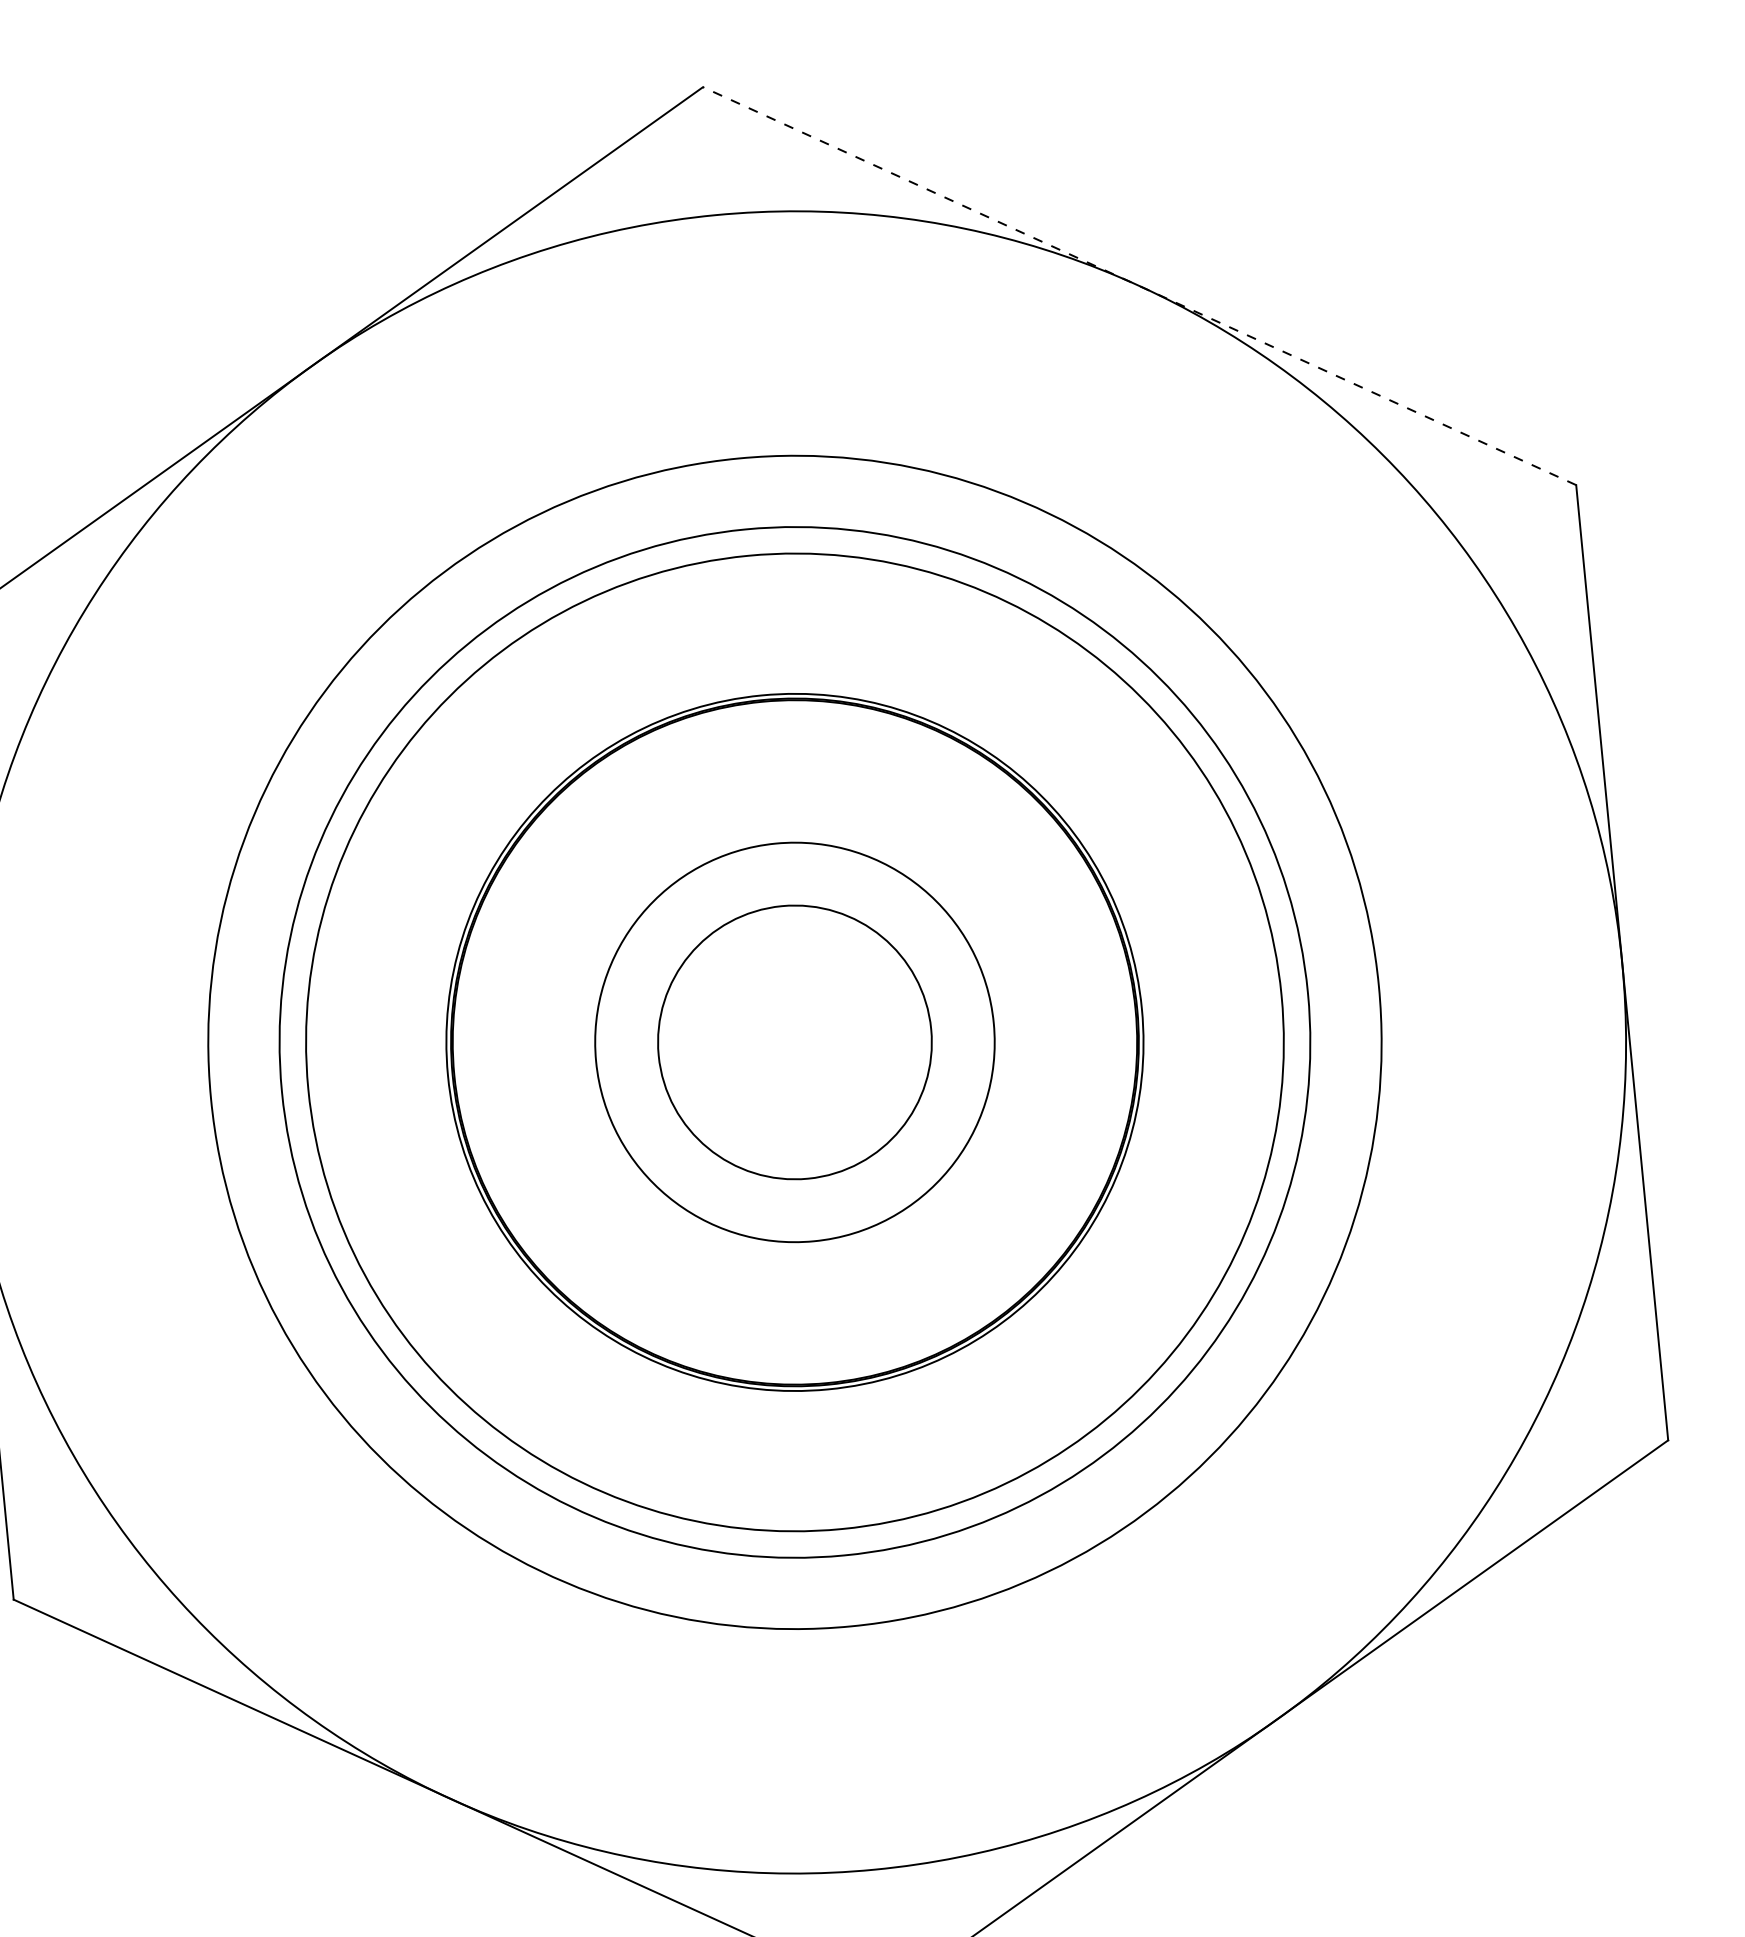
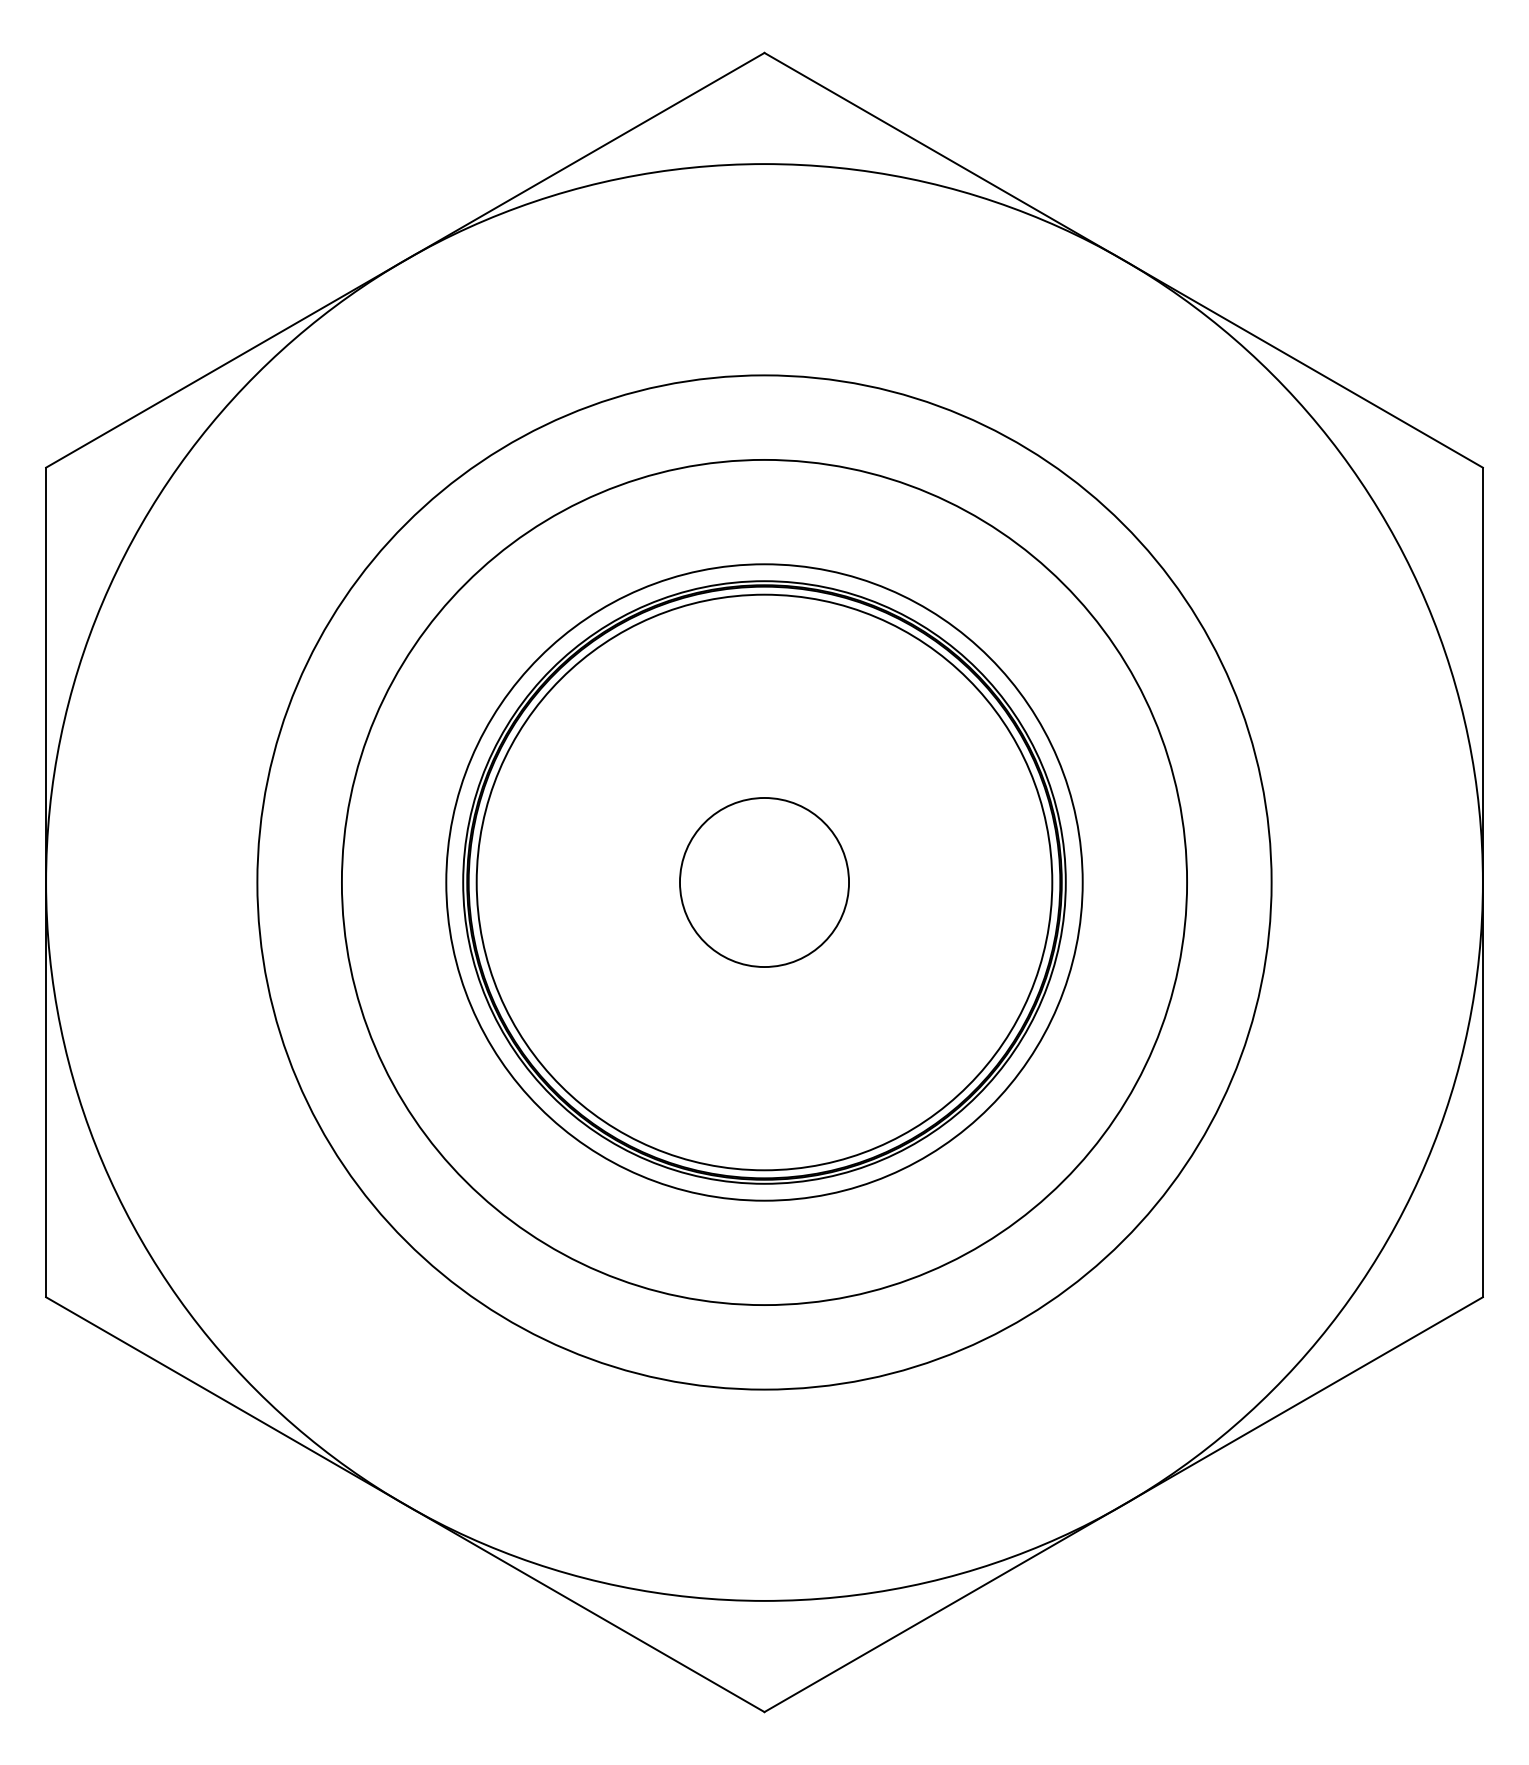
line: (1139, 286) -> (1123, 260), dashed -> solid
circle: (794, 1042) -> (764, 882), size x0.71
circle: (794, 1042) -> (764, 882), size x0.71
circle: (794, 1042) -> (764, 882), size x1.67

